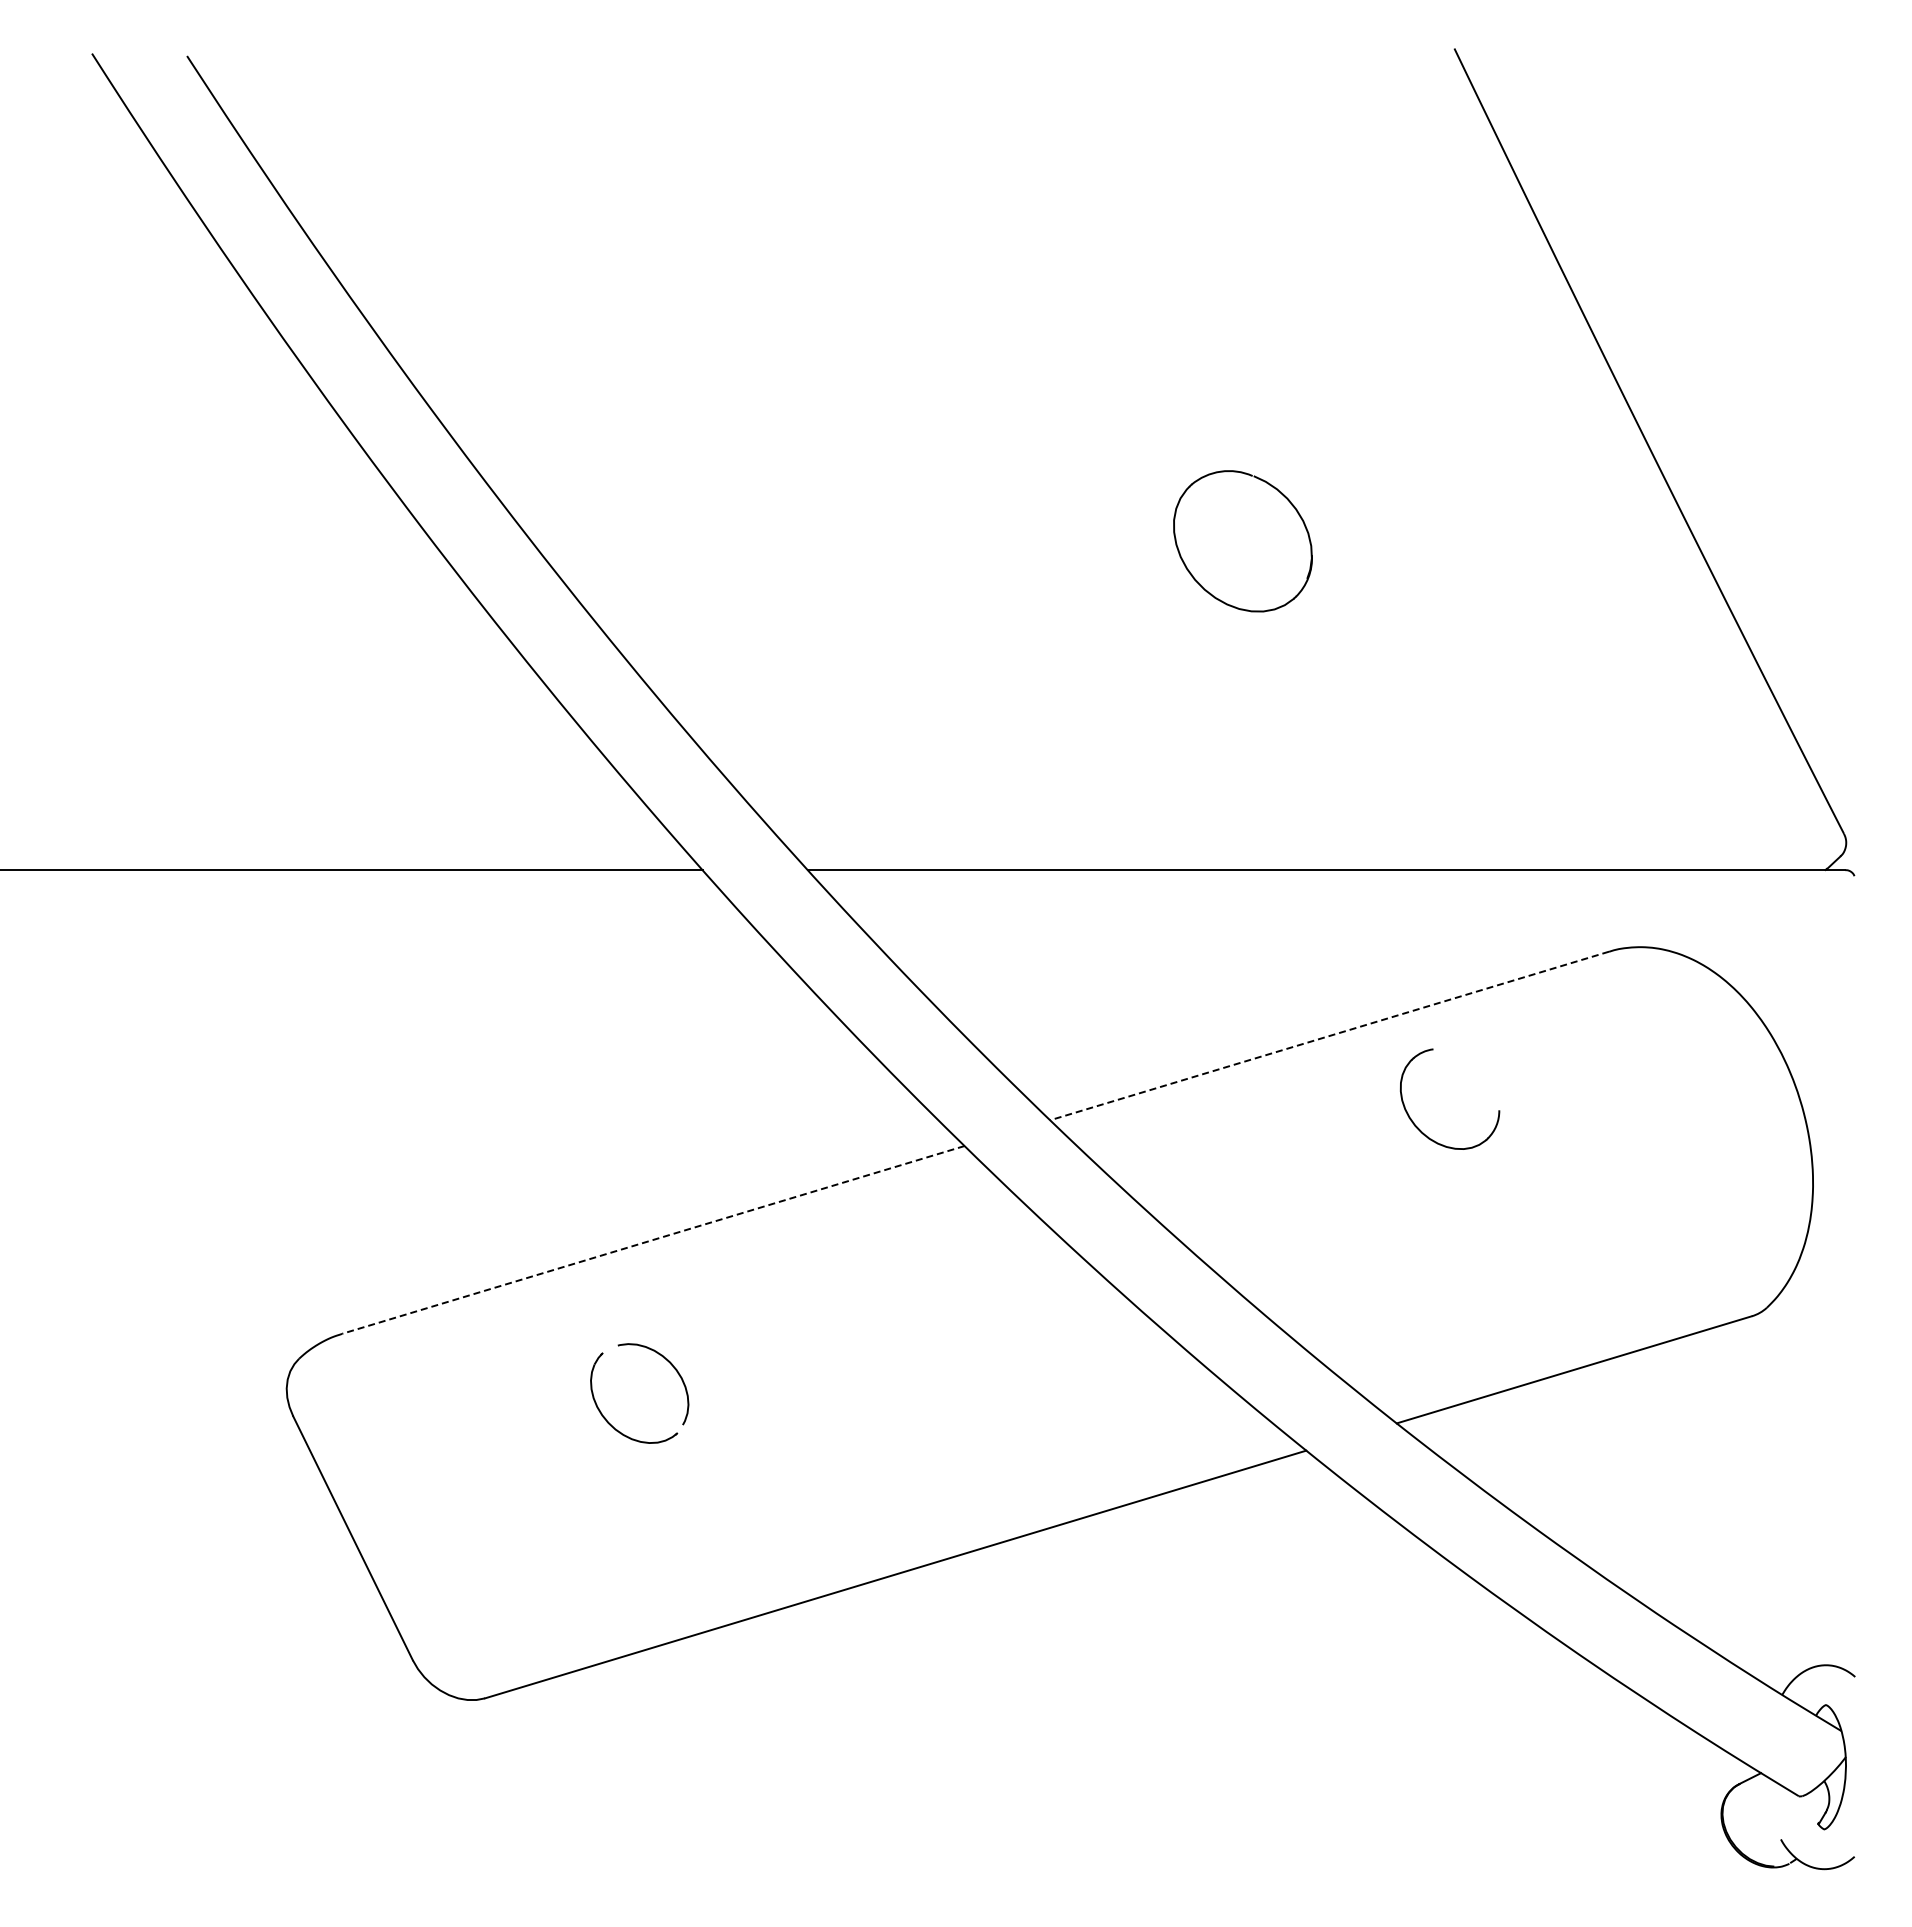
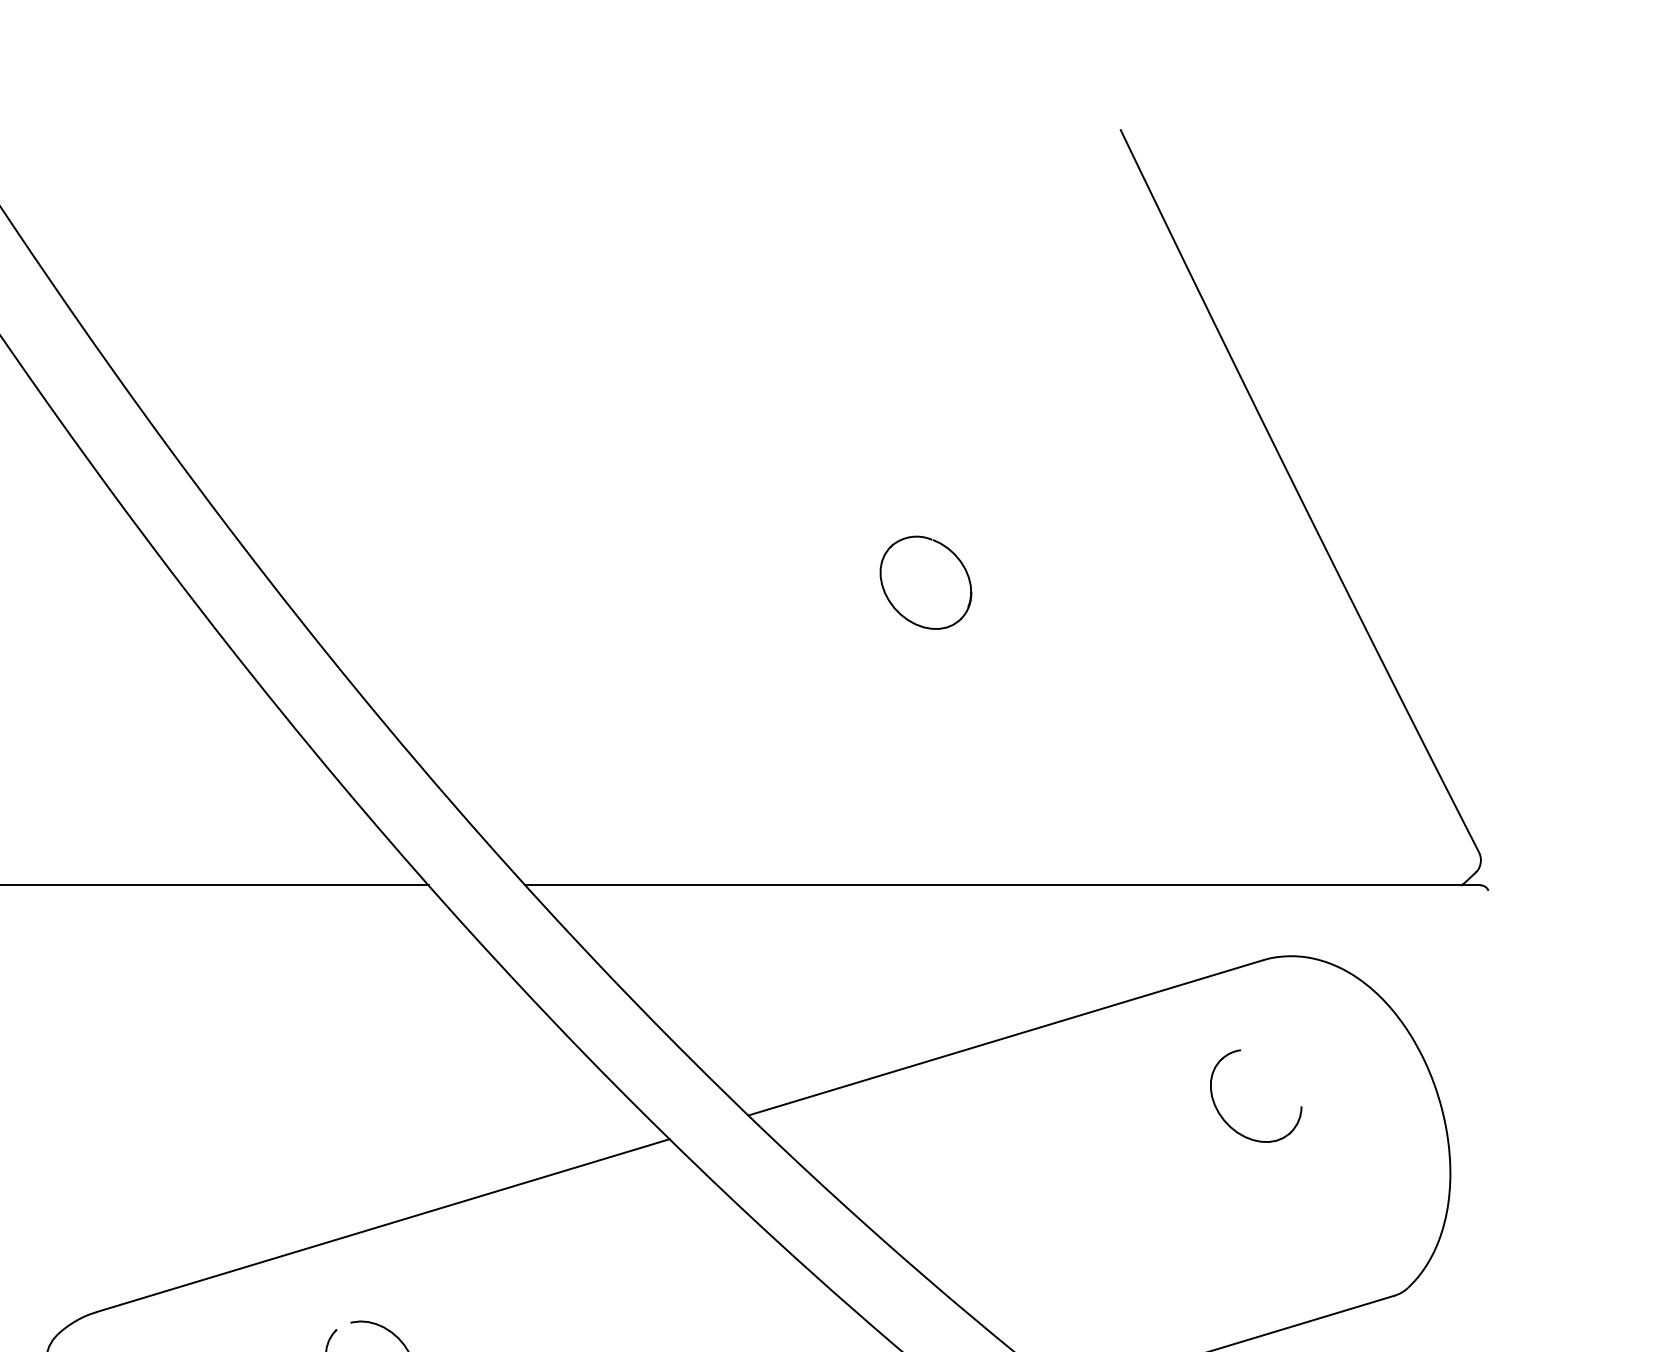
part: (1243, 541) -> (926, 582), size x0.71
line: (1329, 1035) -> (1005, 1037), dashed -> solid
part: (1419, 1128) -> (1228, 1123), moved
line: (652, 1240) -> (382, 1226), dashed -> solid

